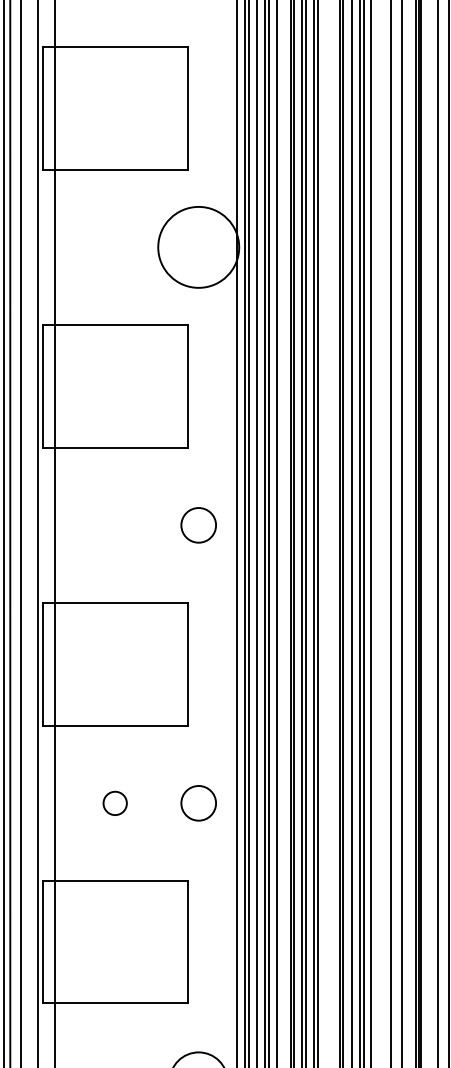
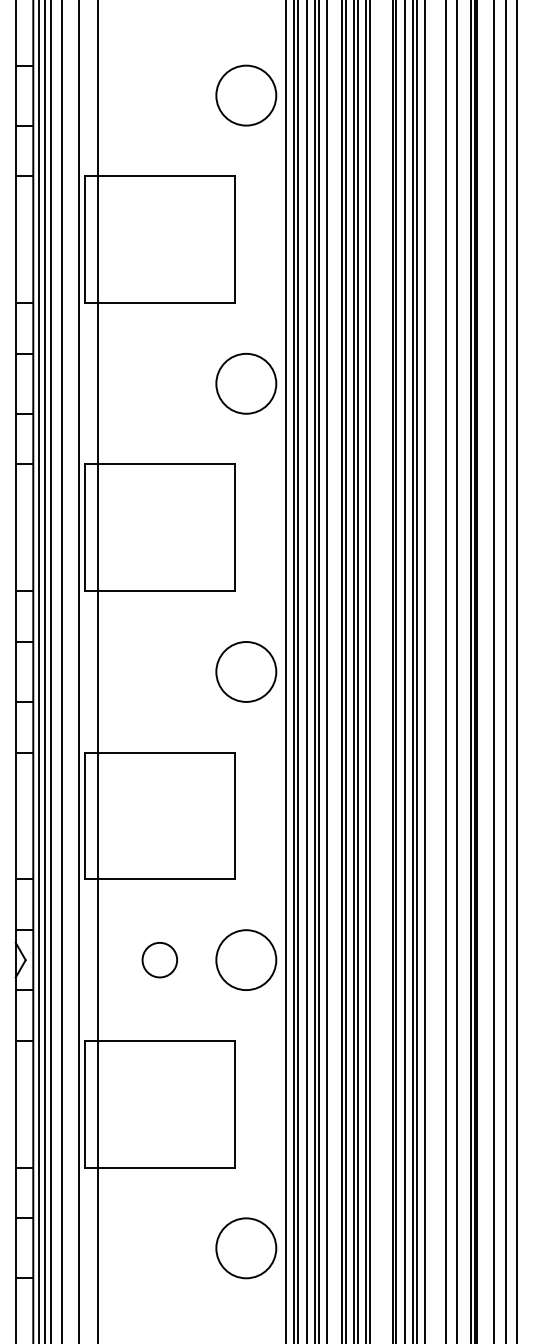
circle: (198, 247) -> (246, 383), size x0.71
circle: (198, 524) -> (246, 671), size x1.67
circle: (114, 803) -> (159, 960), size x1.43
circle: (198, 803) -> (246, 960), size x1.67

